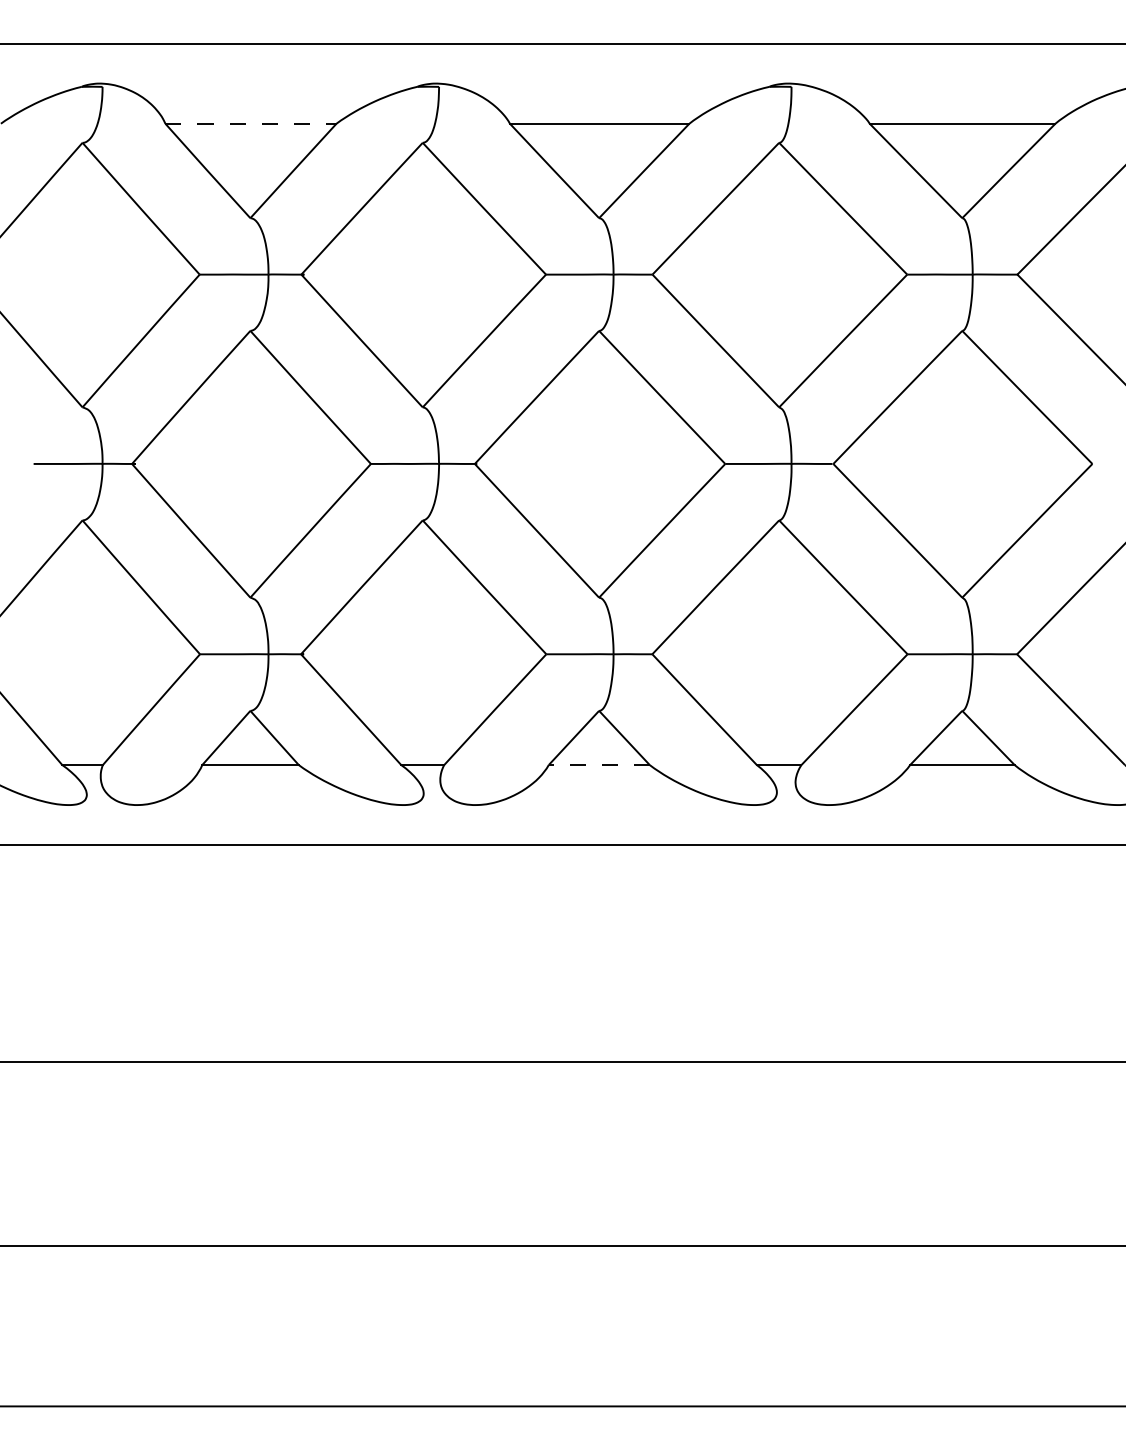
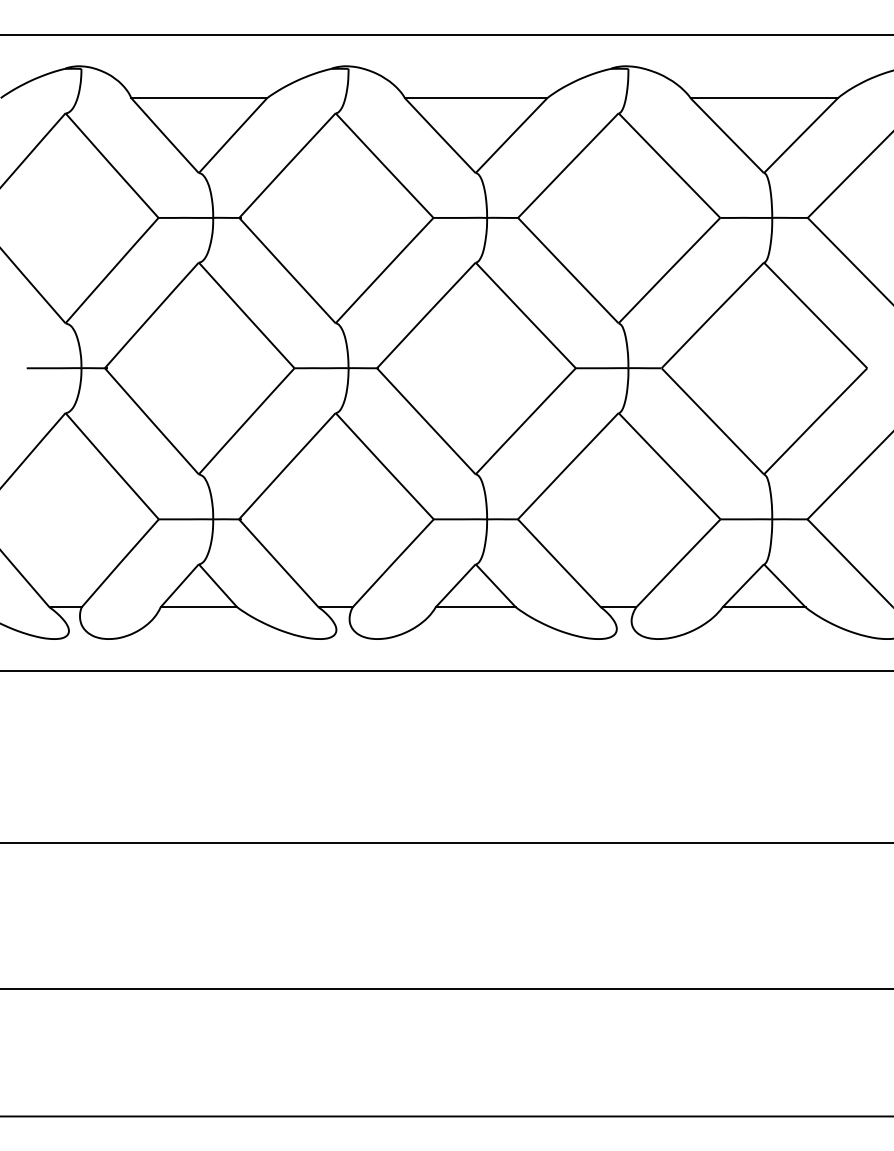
line: (251, 124) -> (199, 98), dashed -> solid
line: (598, 765) -> (475, 607), dashed -> solid

